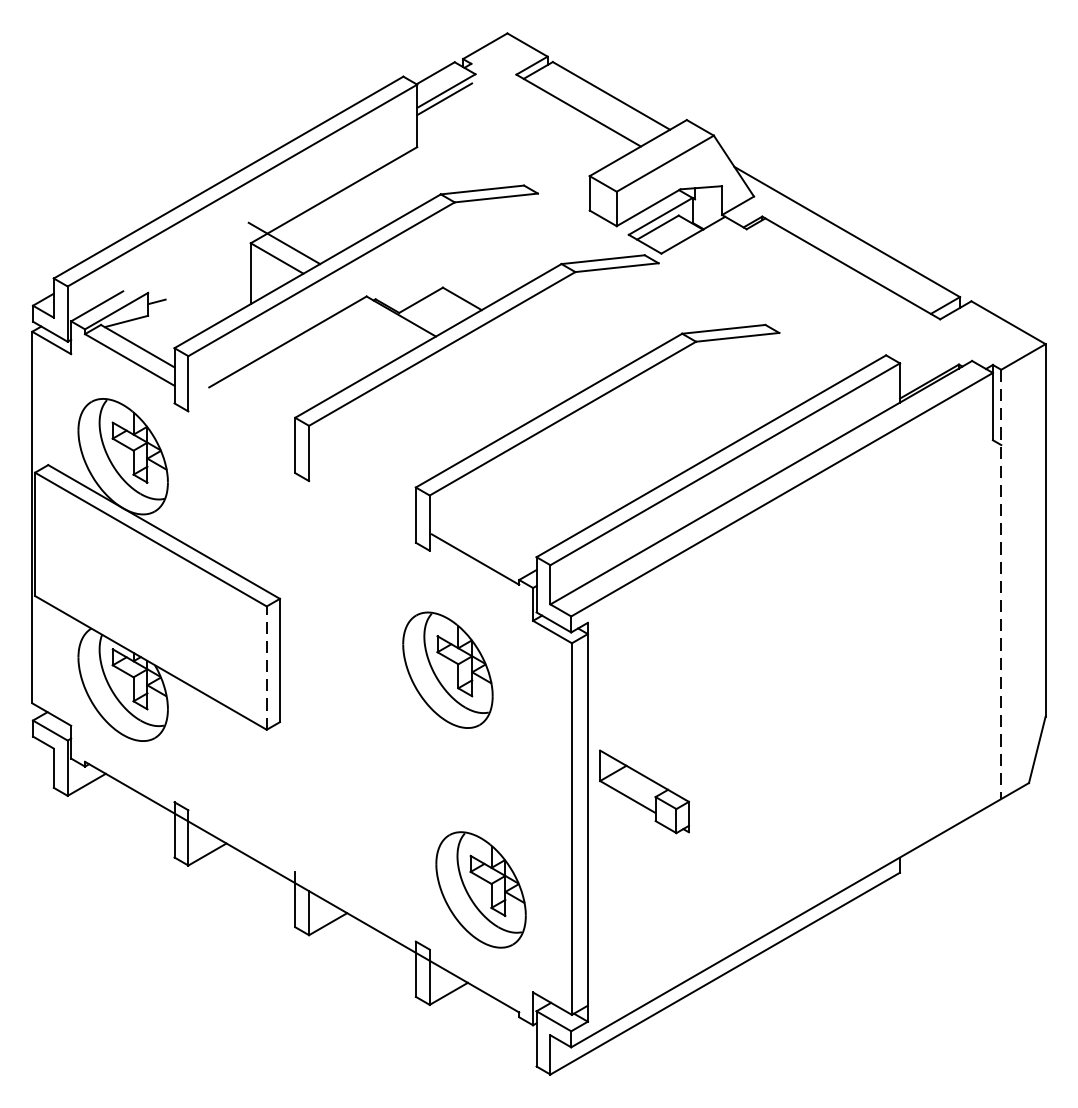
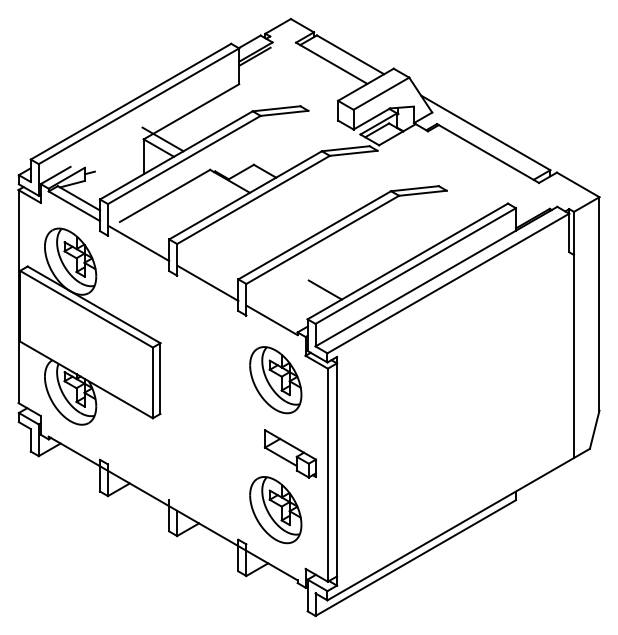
line: (243, 424) -> (139, 243), added
line: (363, 494) -> (208, 283), added
line: (566, 505) -> (324, 289), added
line: (1002, 585) -> (574, 335), dashed -> solid
line: (266, 667) -> (152, 382), dashed -> solid
part: (447, 670) -> (275, 380), moved
part: (644, 791) -> (290, 453), moved

